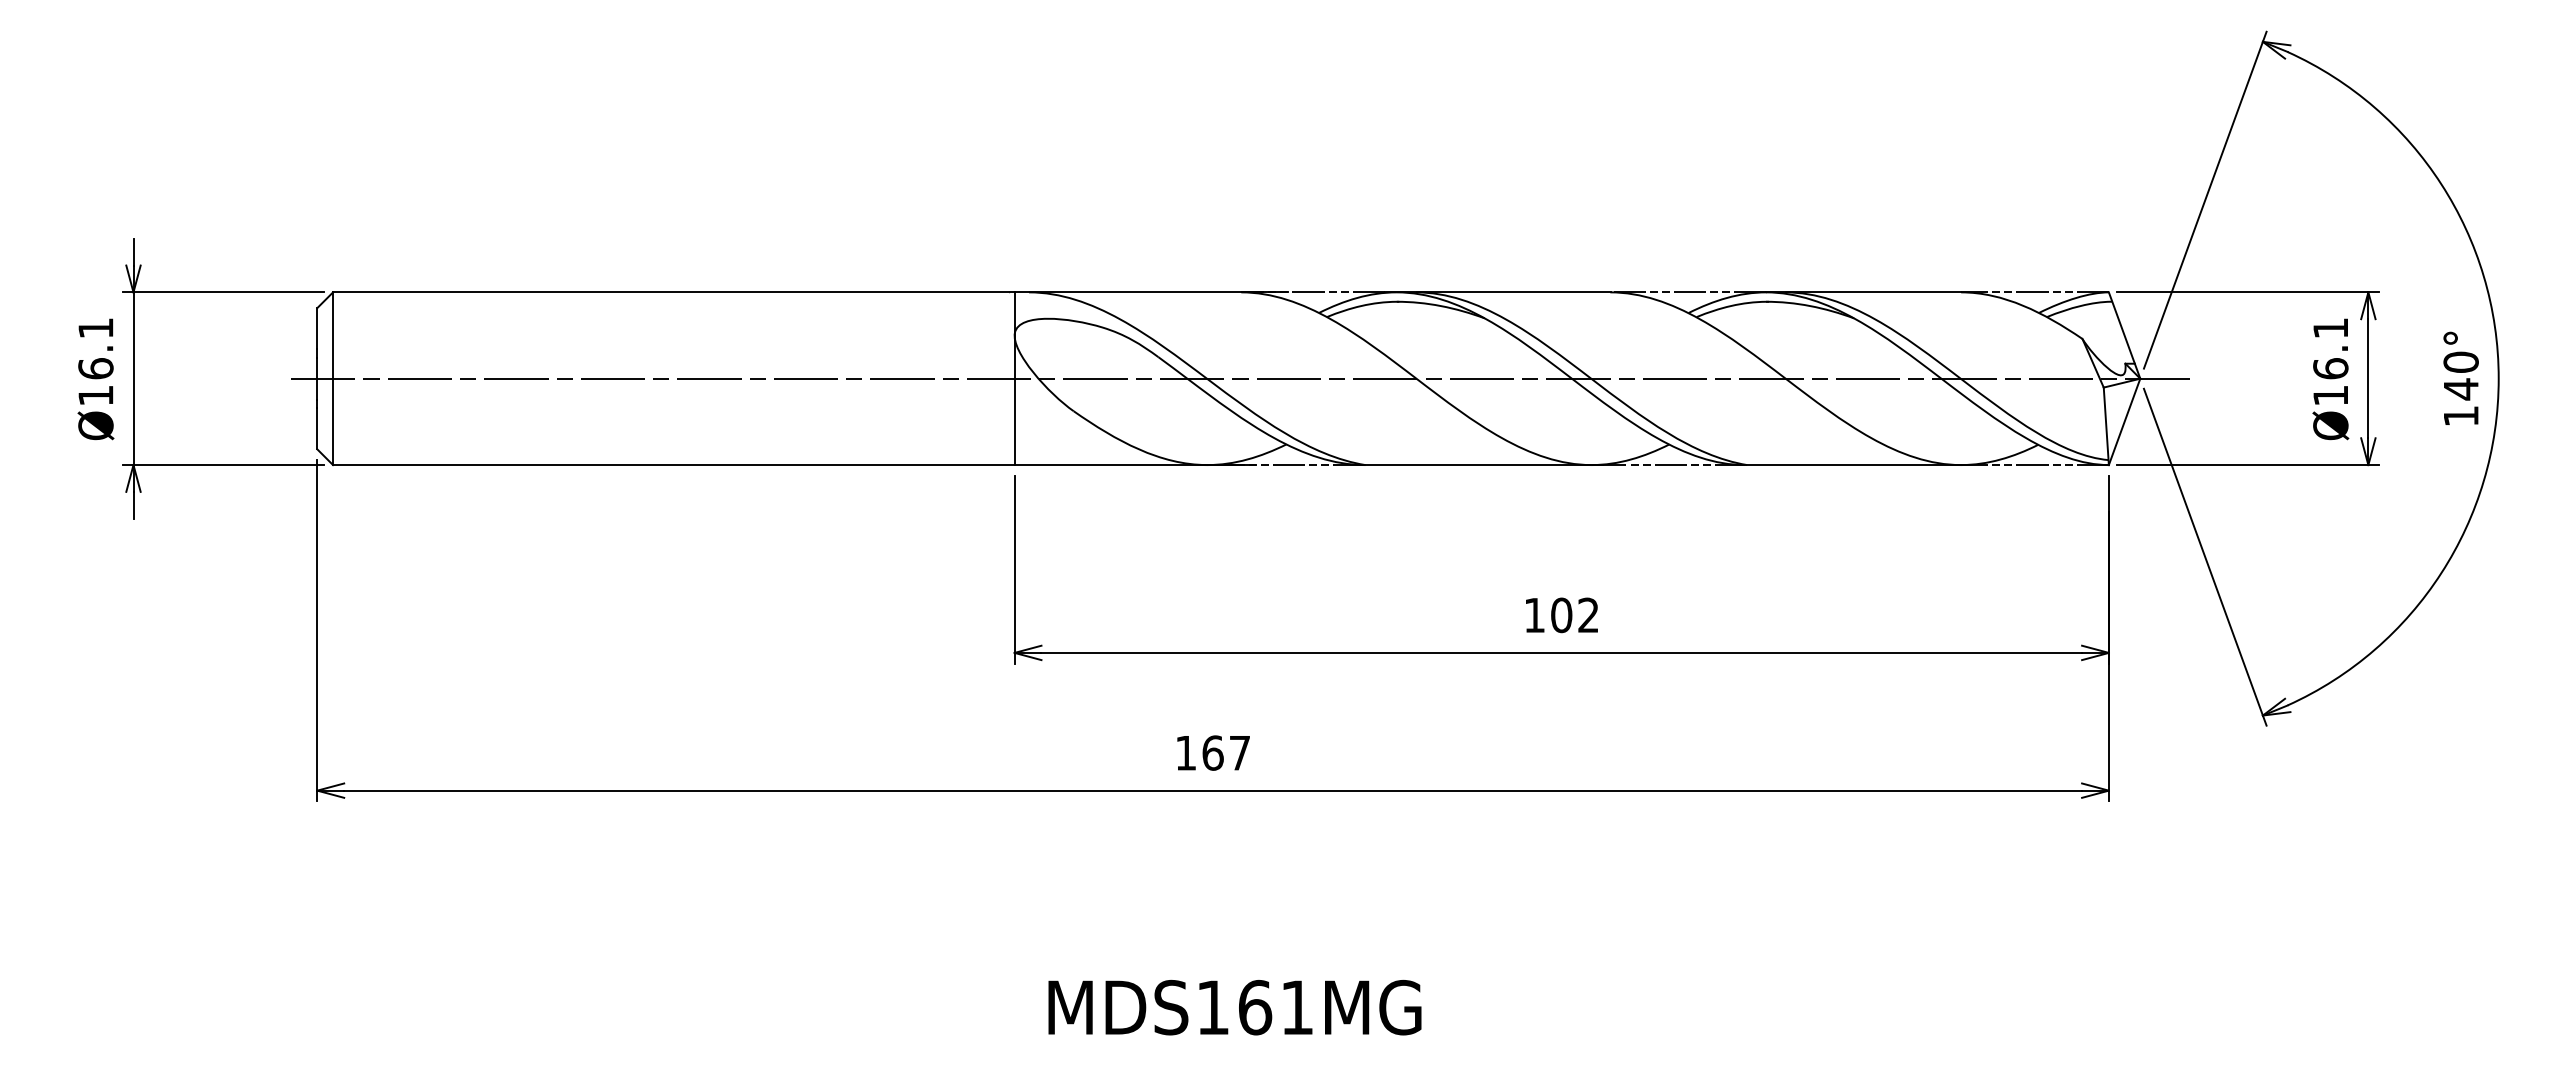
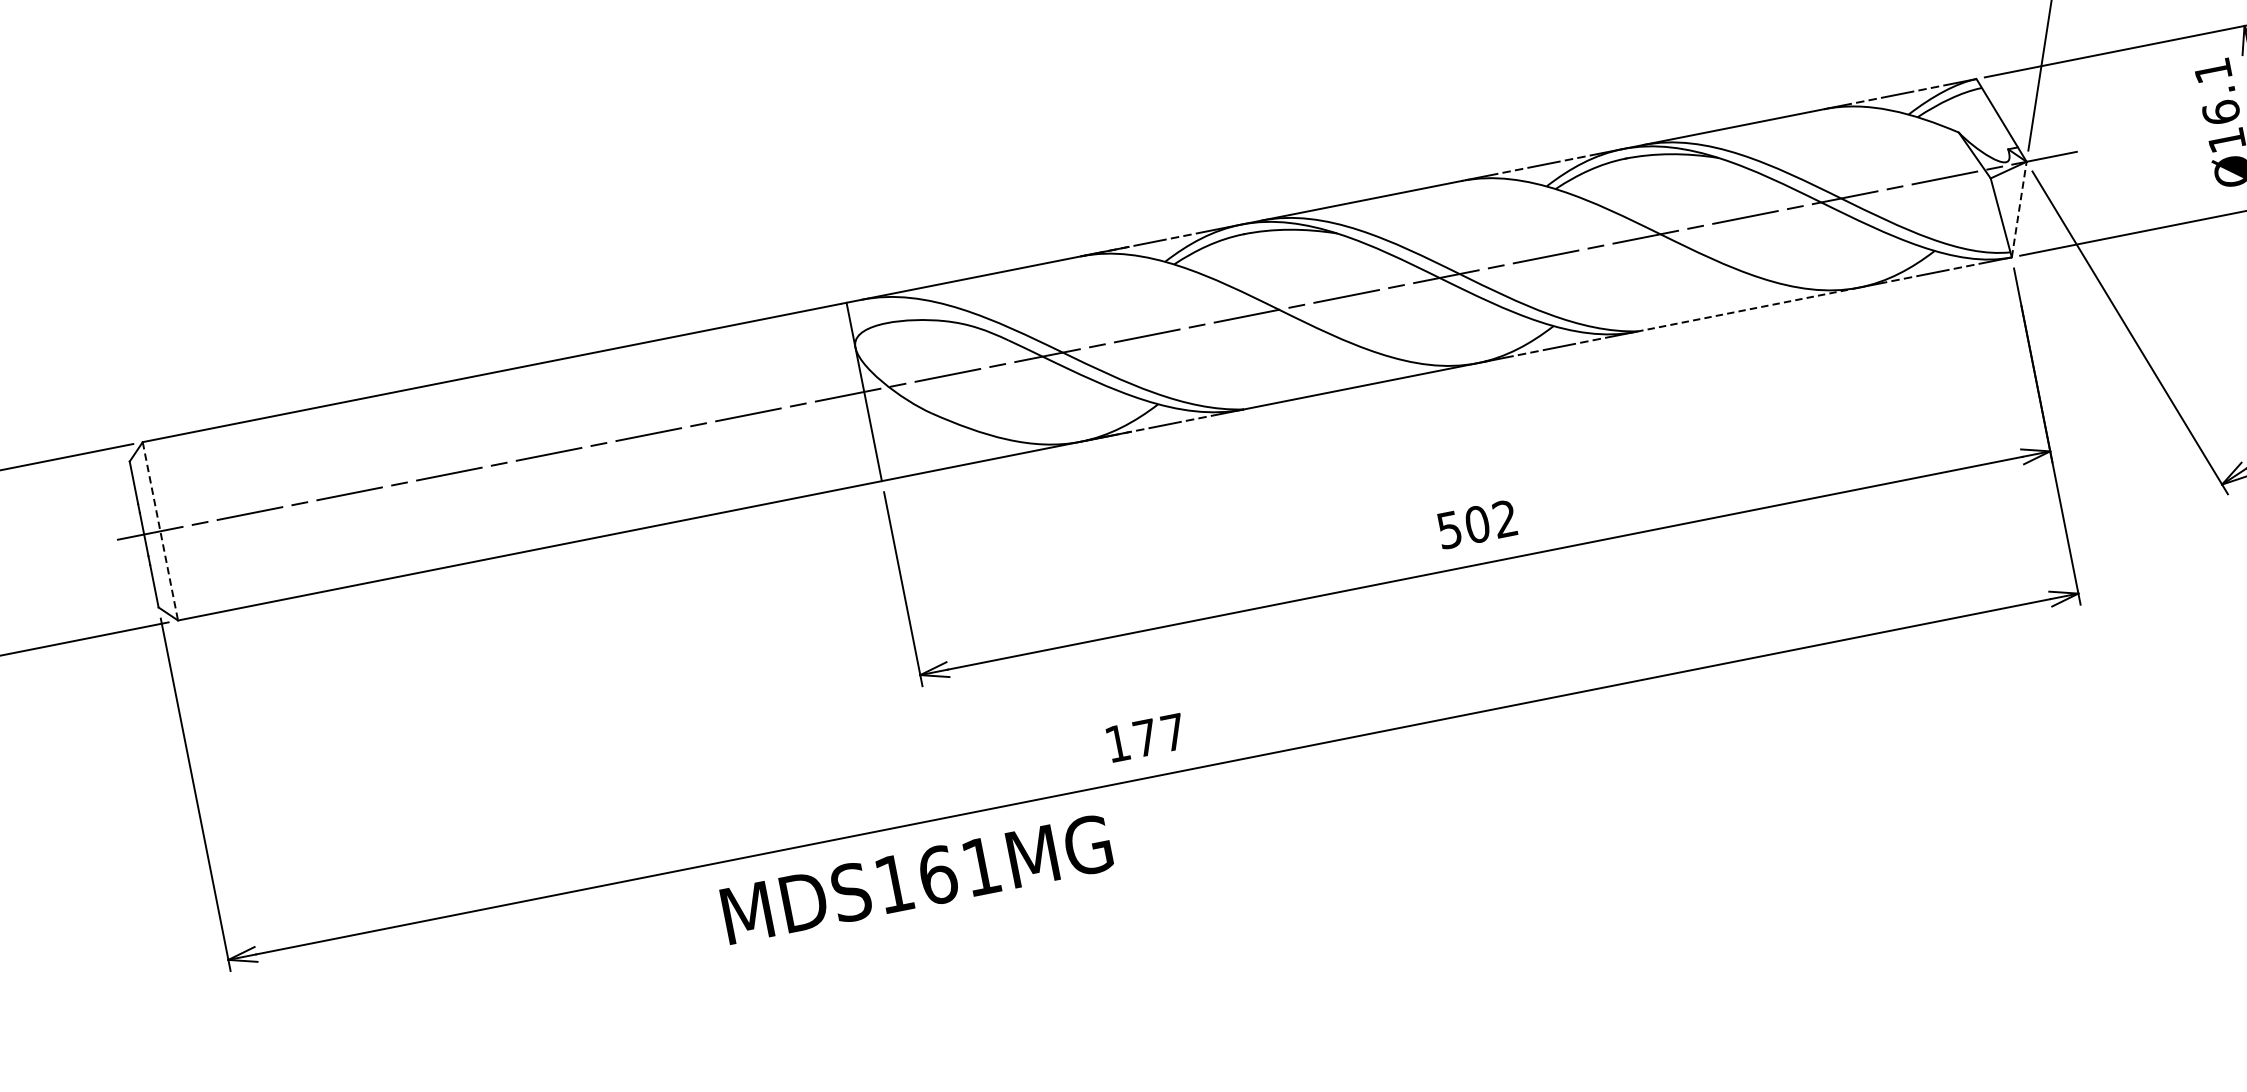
line: (333, 379) -> (160, 532), solid -> dashed
line: (2124, 421) -> (2019, 209), solid -> dashed
line: (1853, 465) -> (1748, 310), solid -> dashed
text: (1534, 615) -> (1449, 530), 102 -> 502
text: (1212, 752) -> (1144, 737), 167 -> 177
text: (1234, 1007) -> (916, 879), moved

